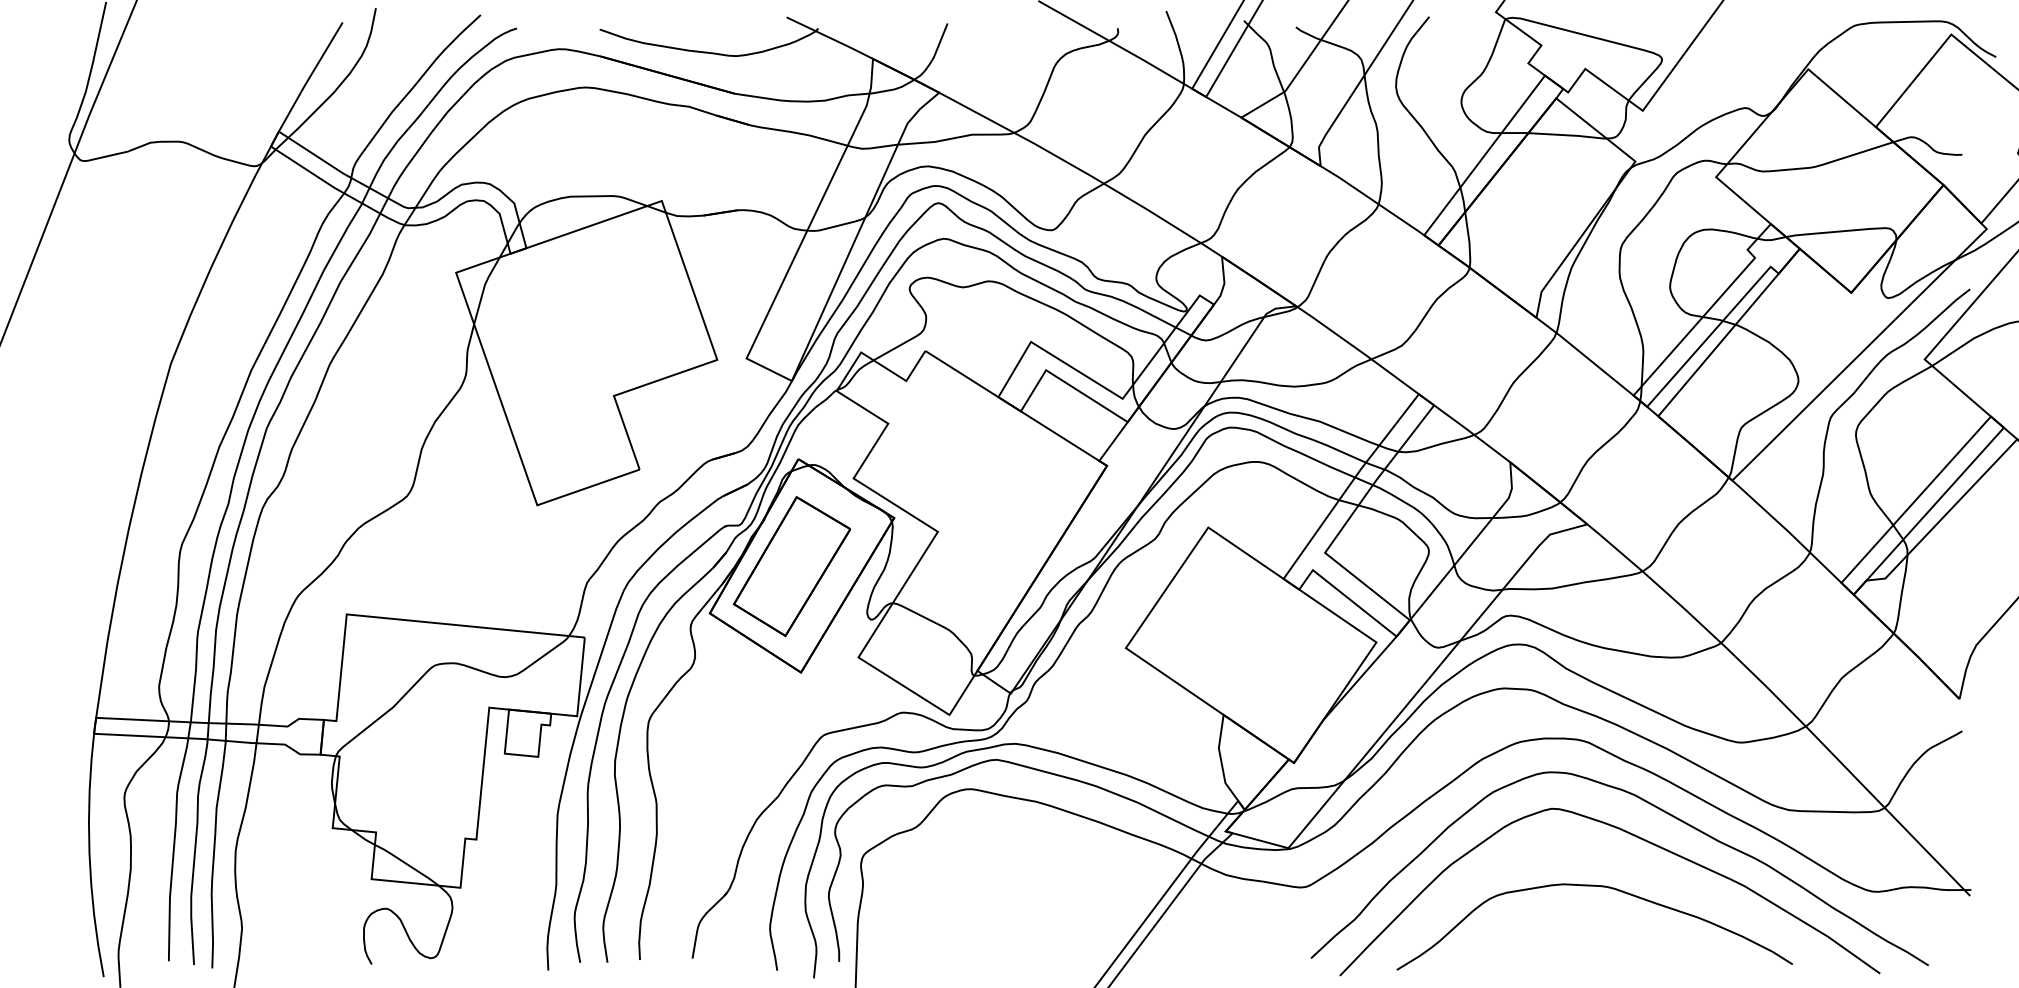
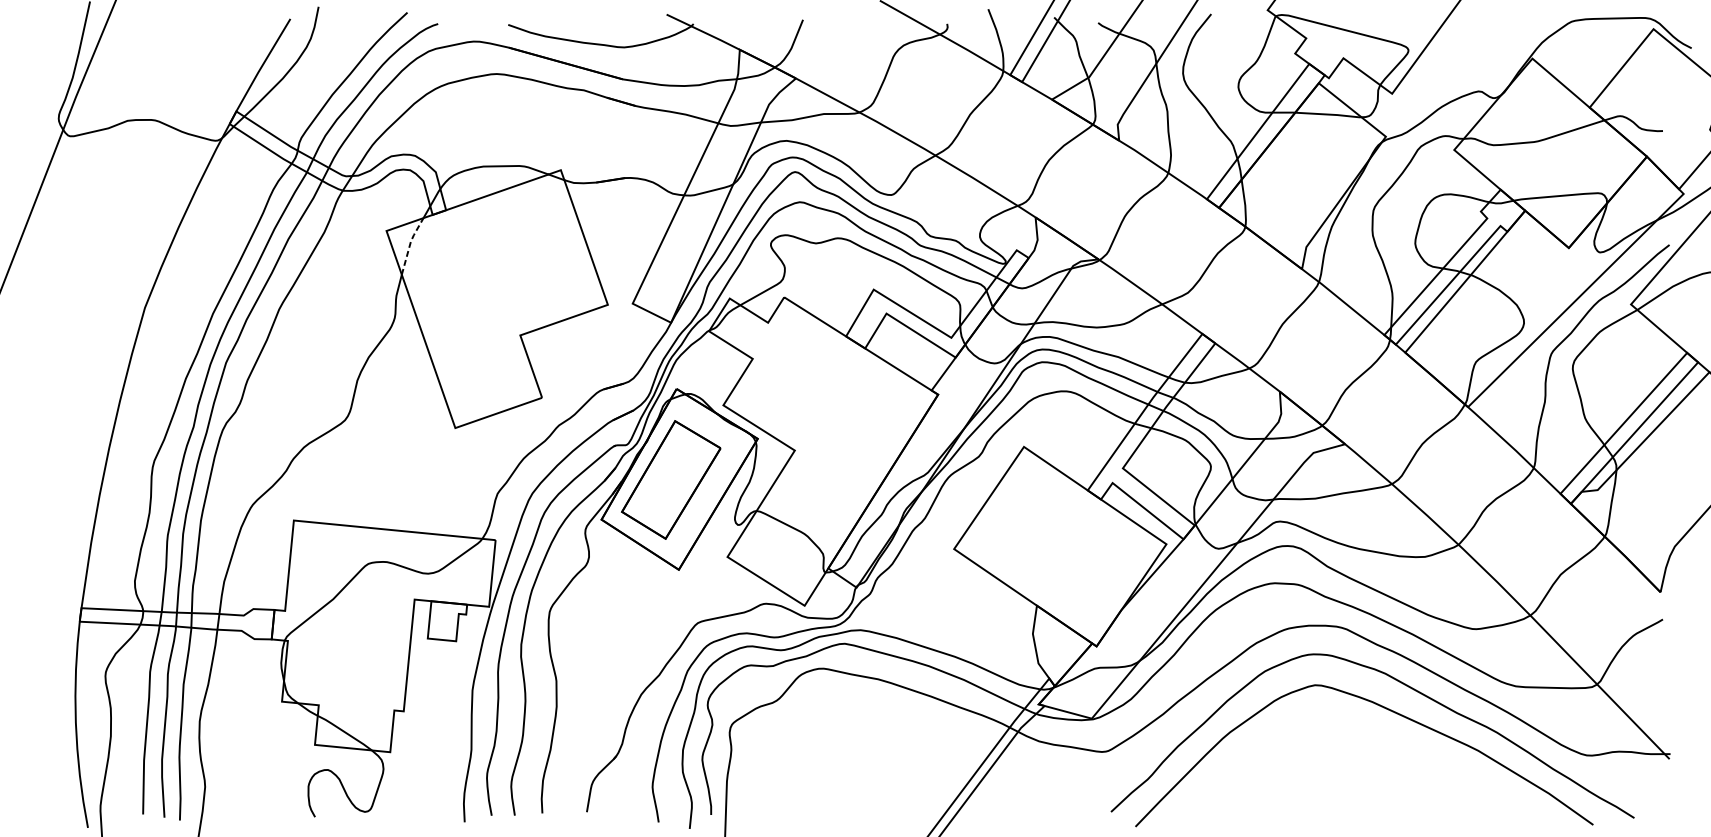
line: (484, 287) -> (410, 243), solid -> dashed
curve: (1601, 887) -> (1357, 751), removed

